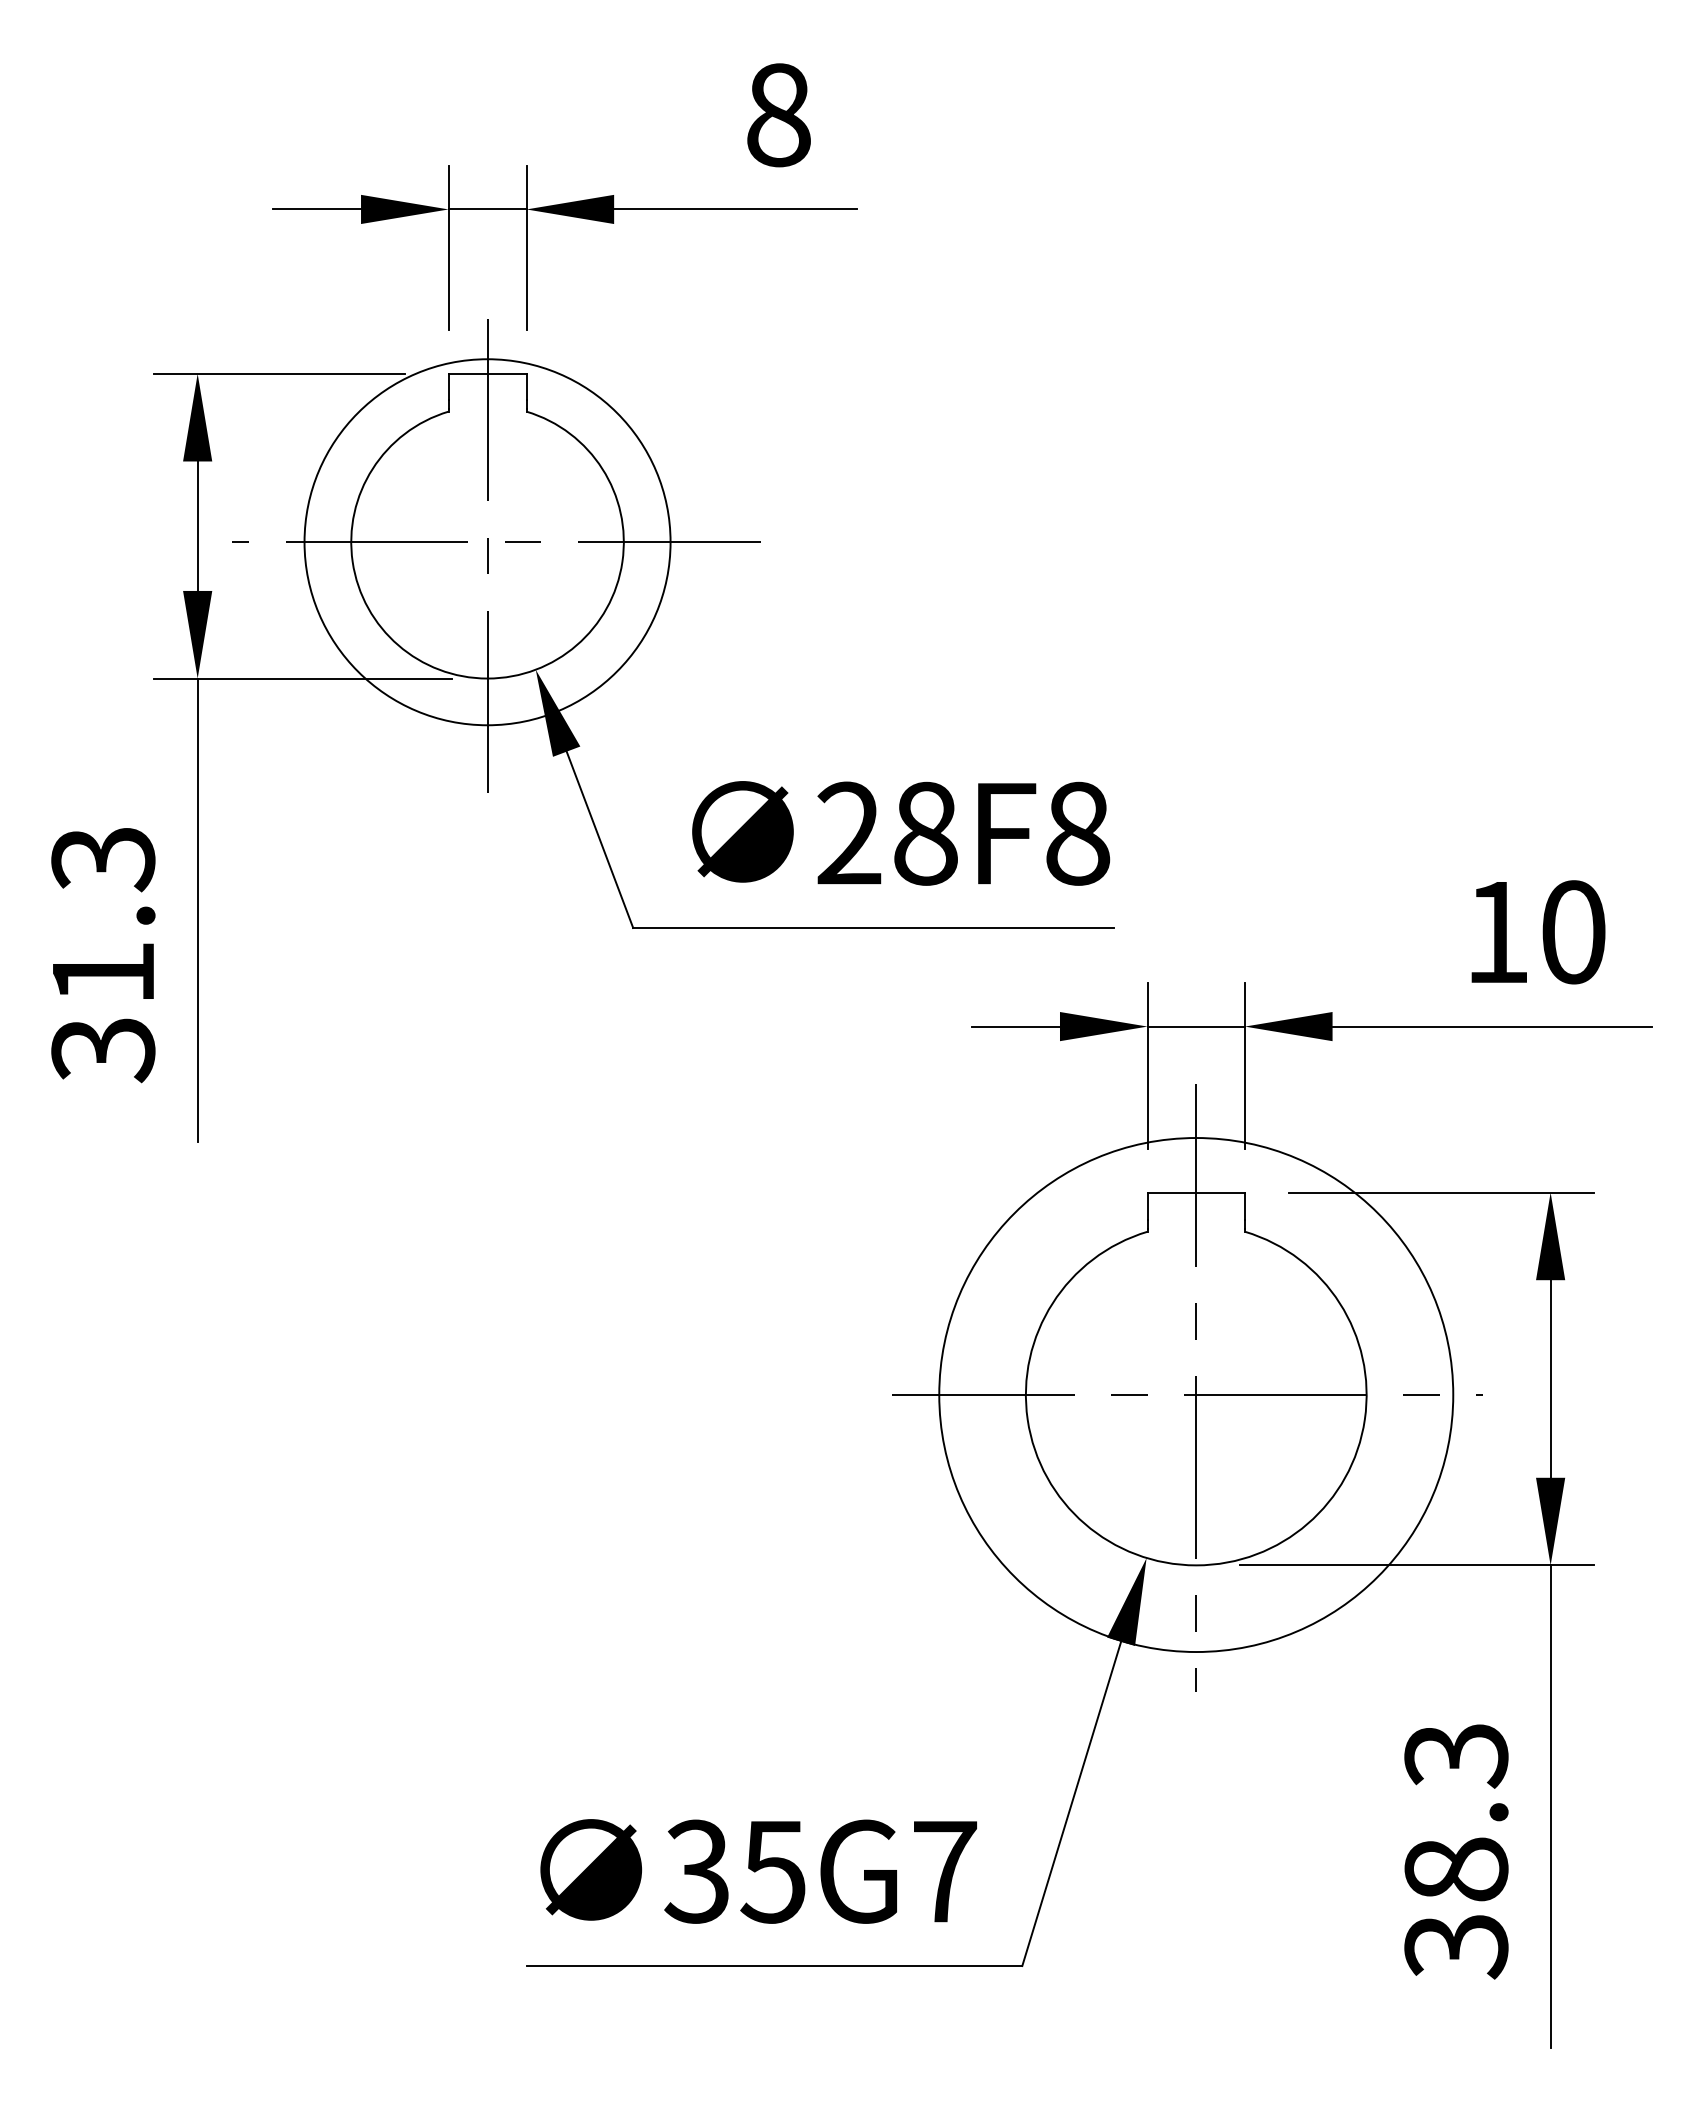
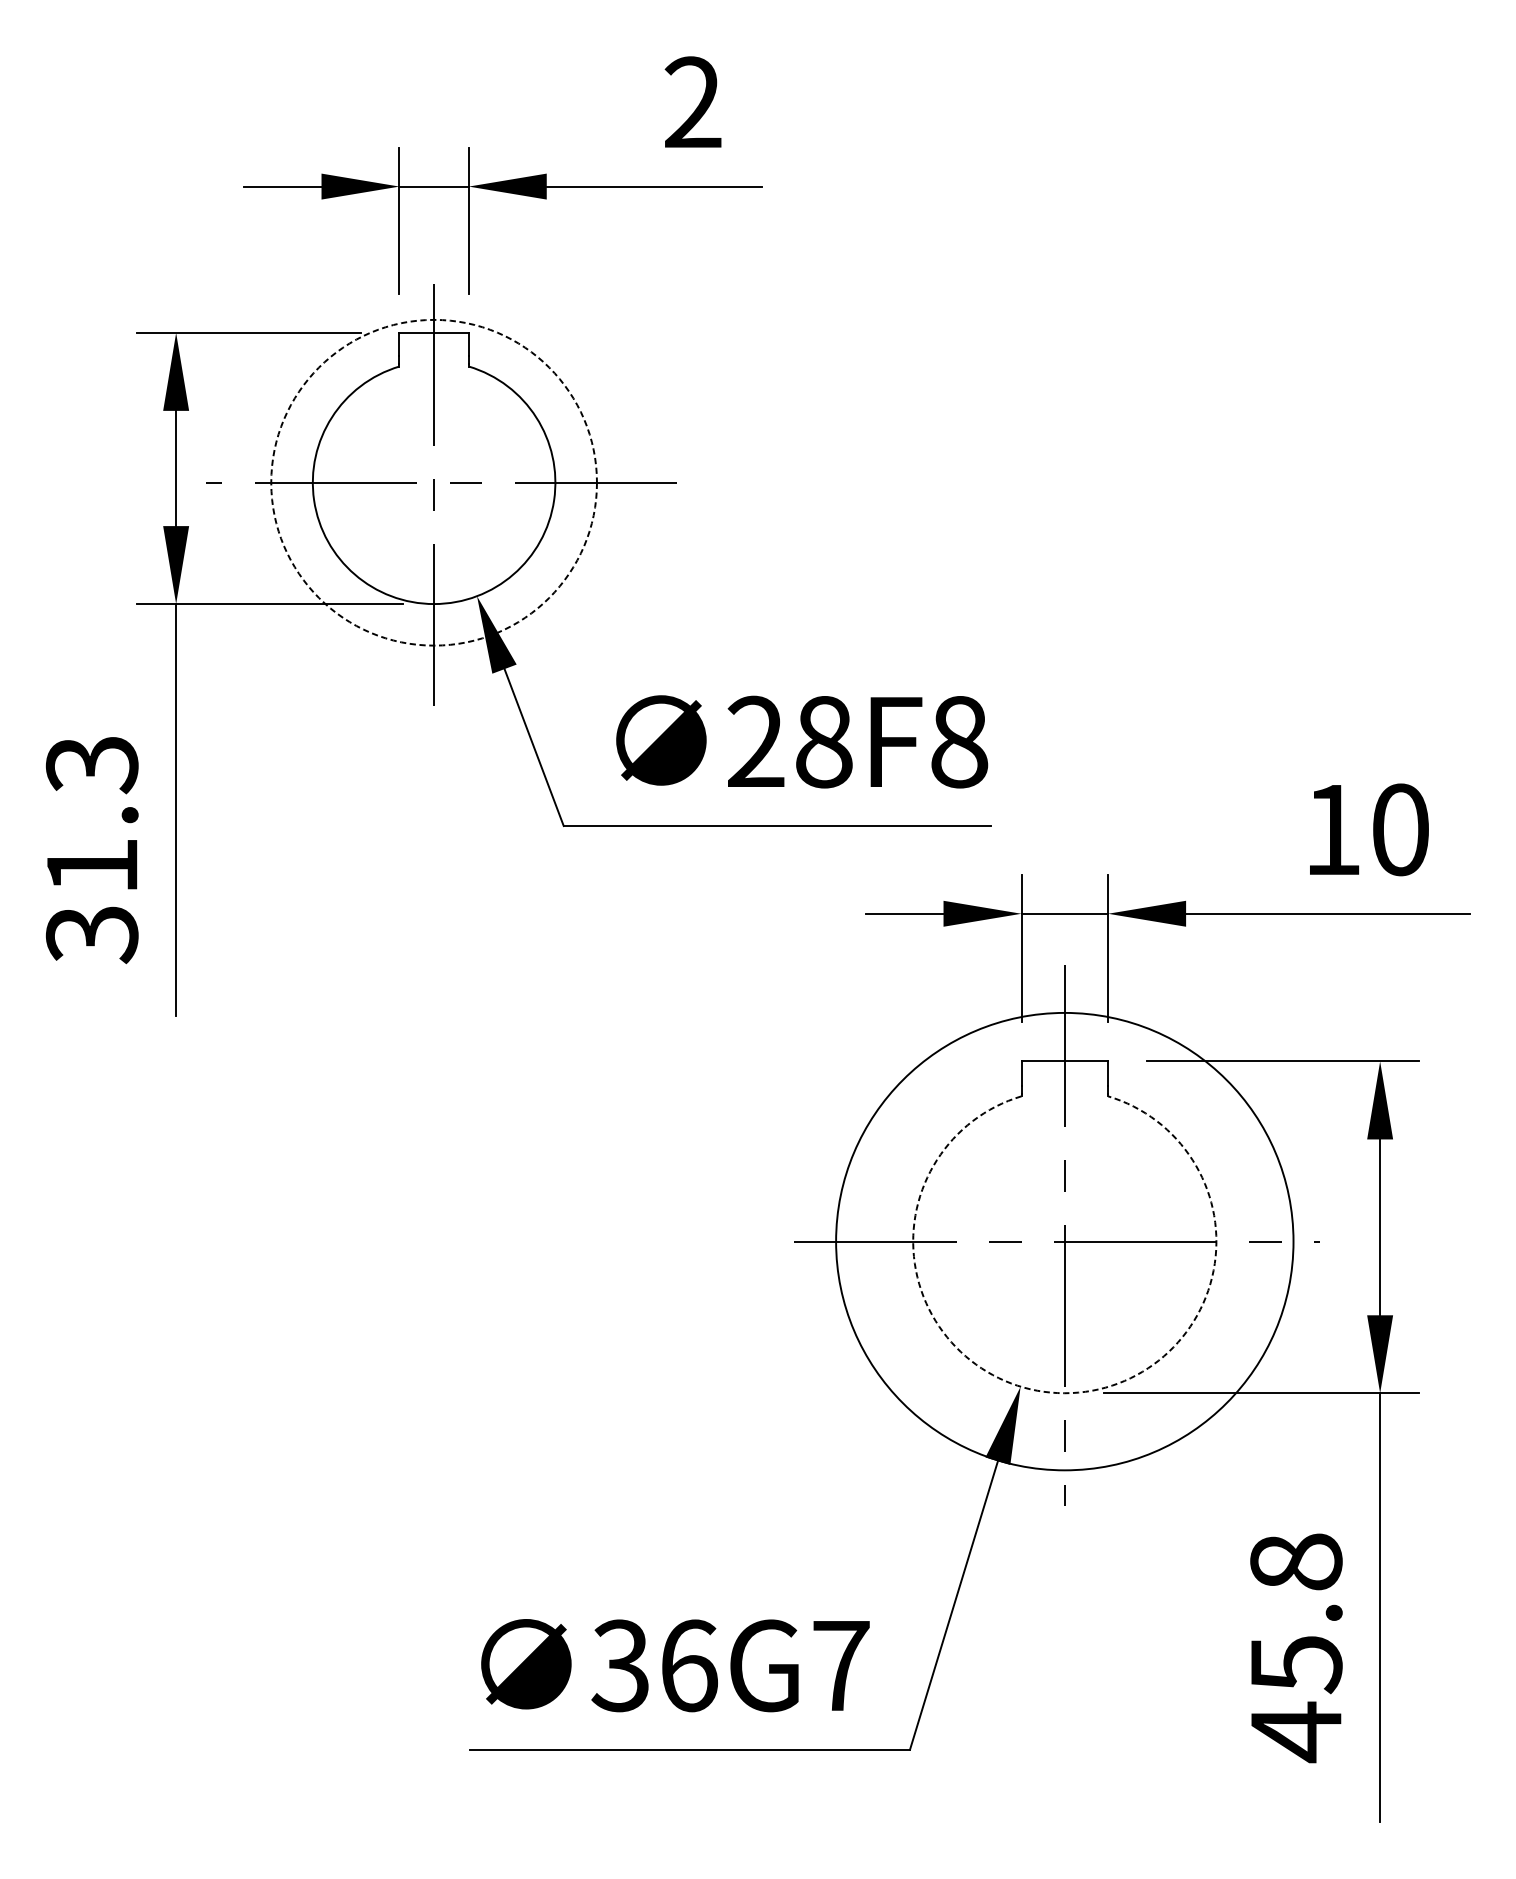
text: (778, 115) -> (693, 102), 8 -> 2
circle: (487, 542) -> (434, 482), solid -> dashed
arc: (1196, 1565) -> (1065, 1393), solid -> dashed
text: (1456, 1852) -> (1296, 1648), 38.3 -> 45.8
text: (773, 1871) -> (688, 1665), 35G7 -> 36G7

